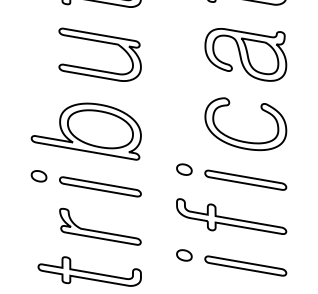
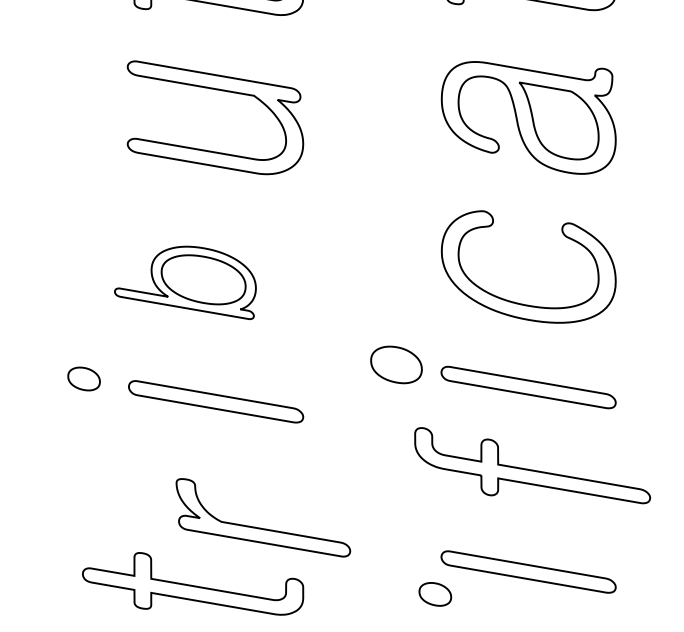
part: (85, 131) -> (183, 282), size x0.6
part: (184, 169) -> (396, 364), size x1.6
part: (231, 216) -> (532, 465), moved
part: (100, 226) -> (263, 517), moved
part: (184, 255) -> (435, 594), moved

